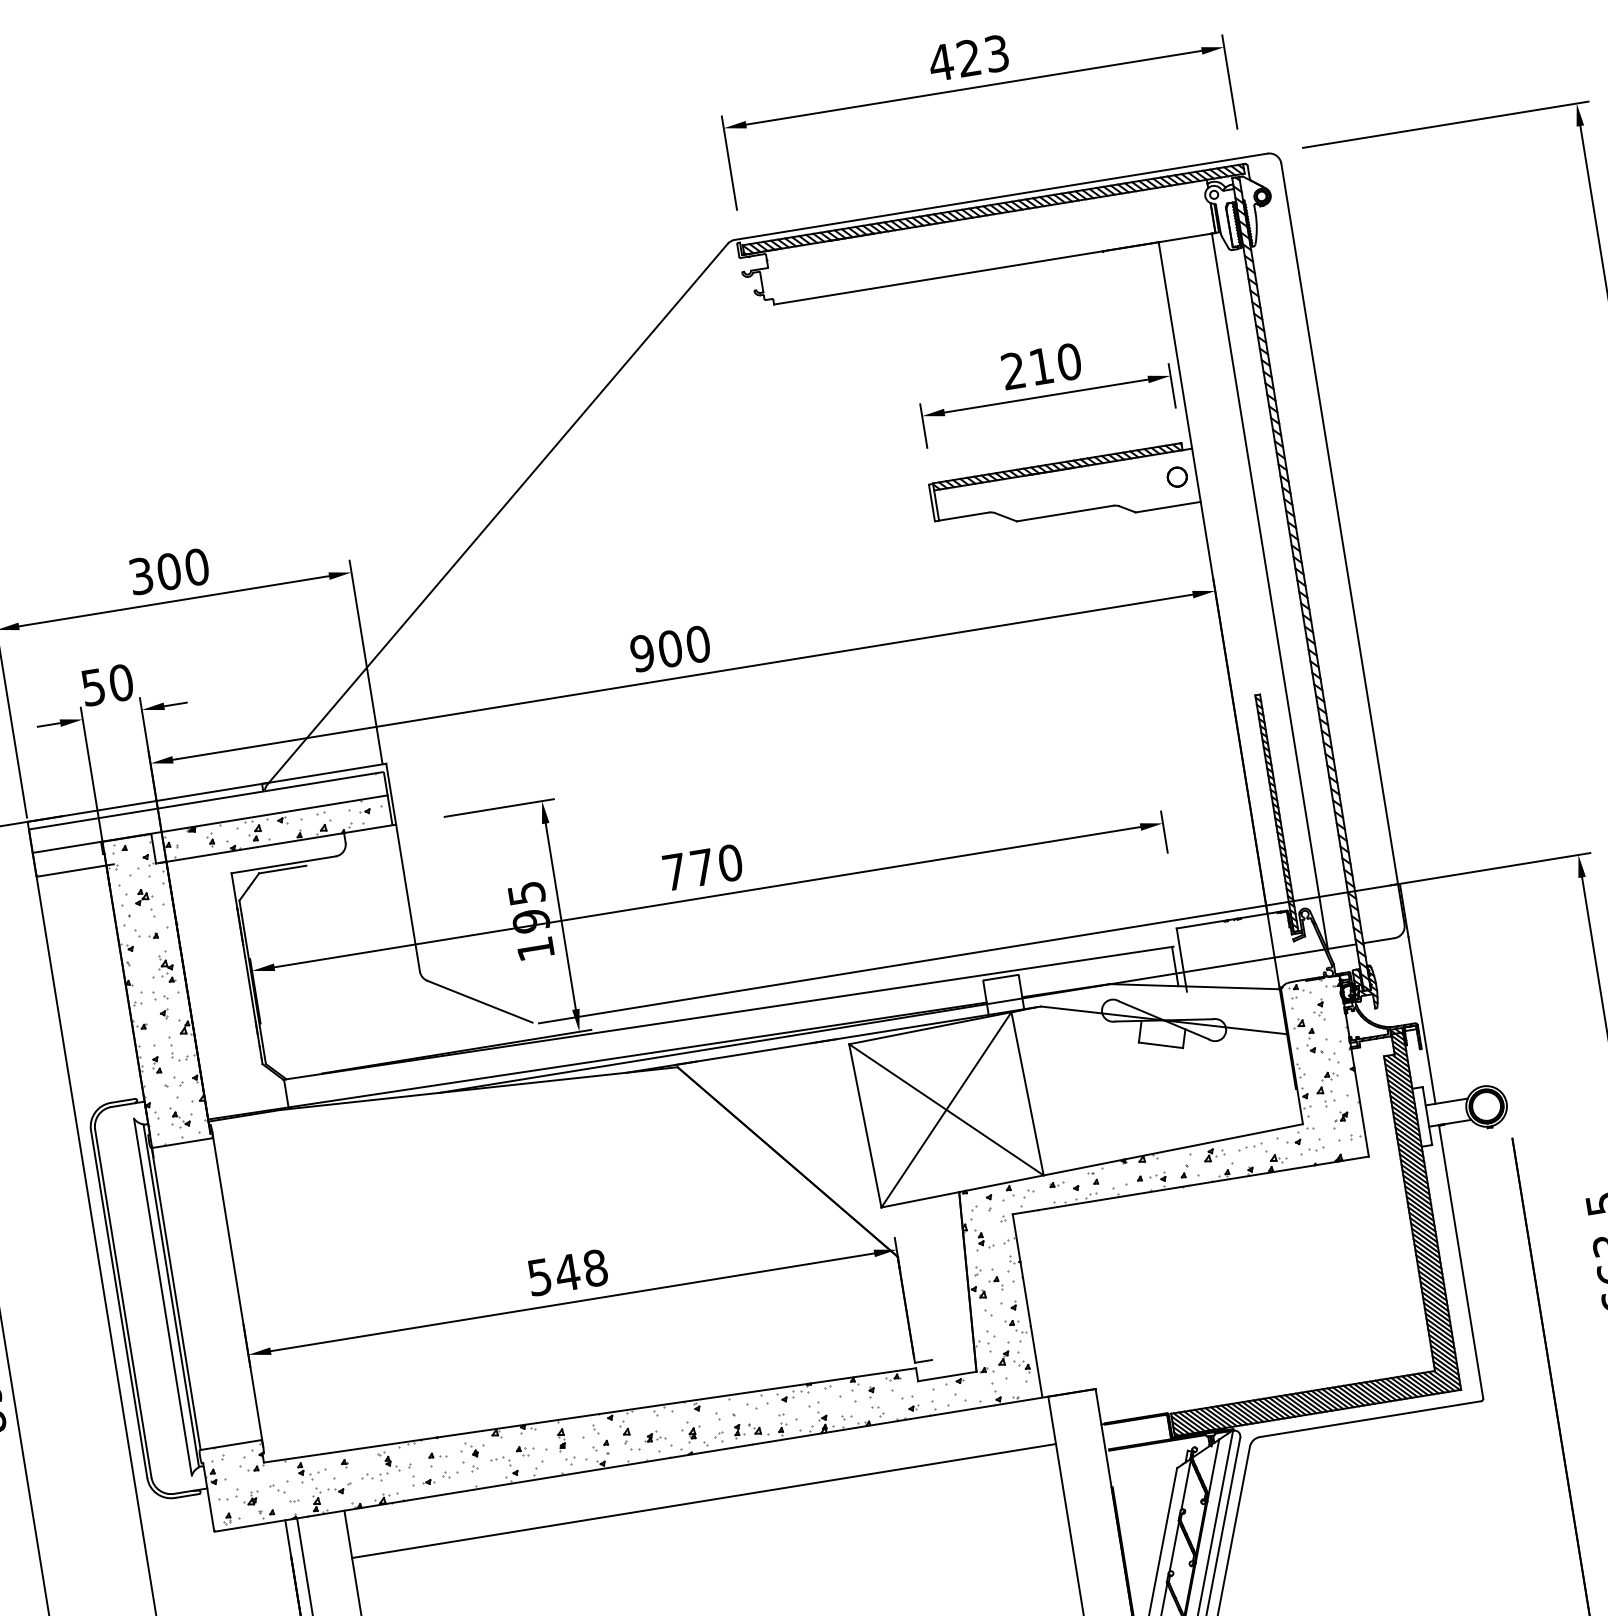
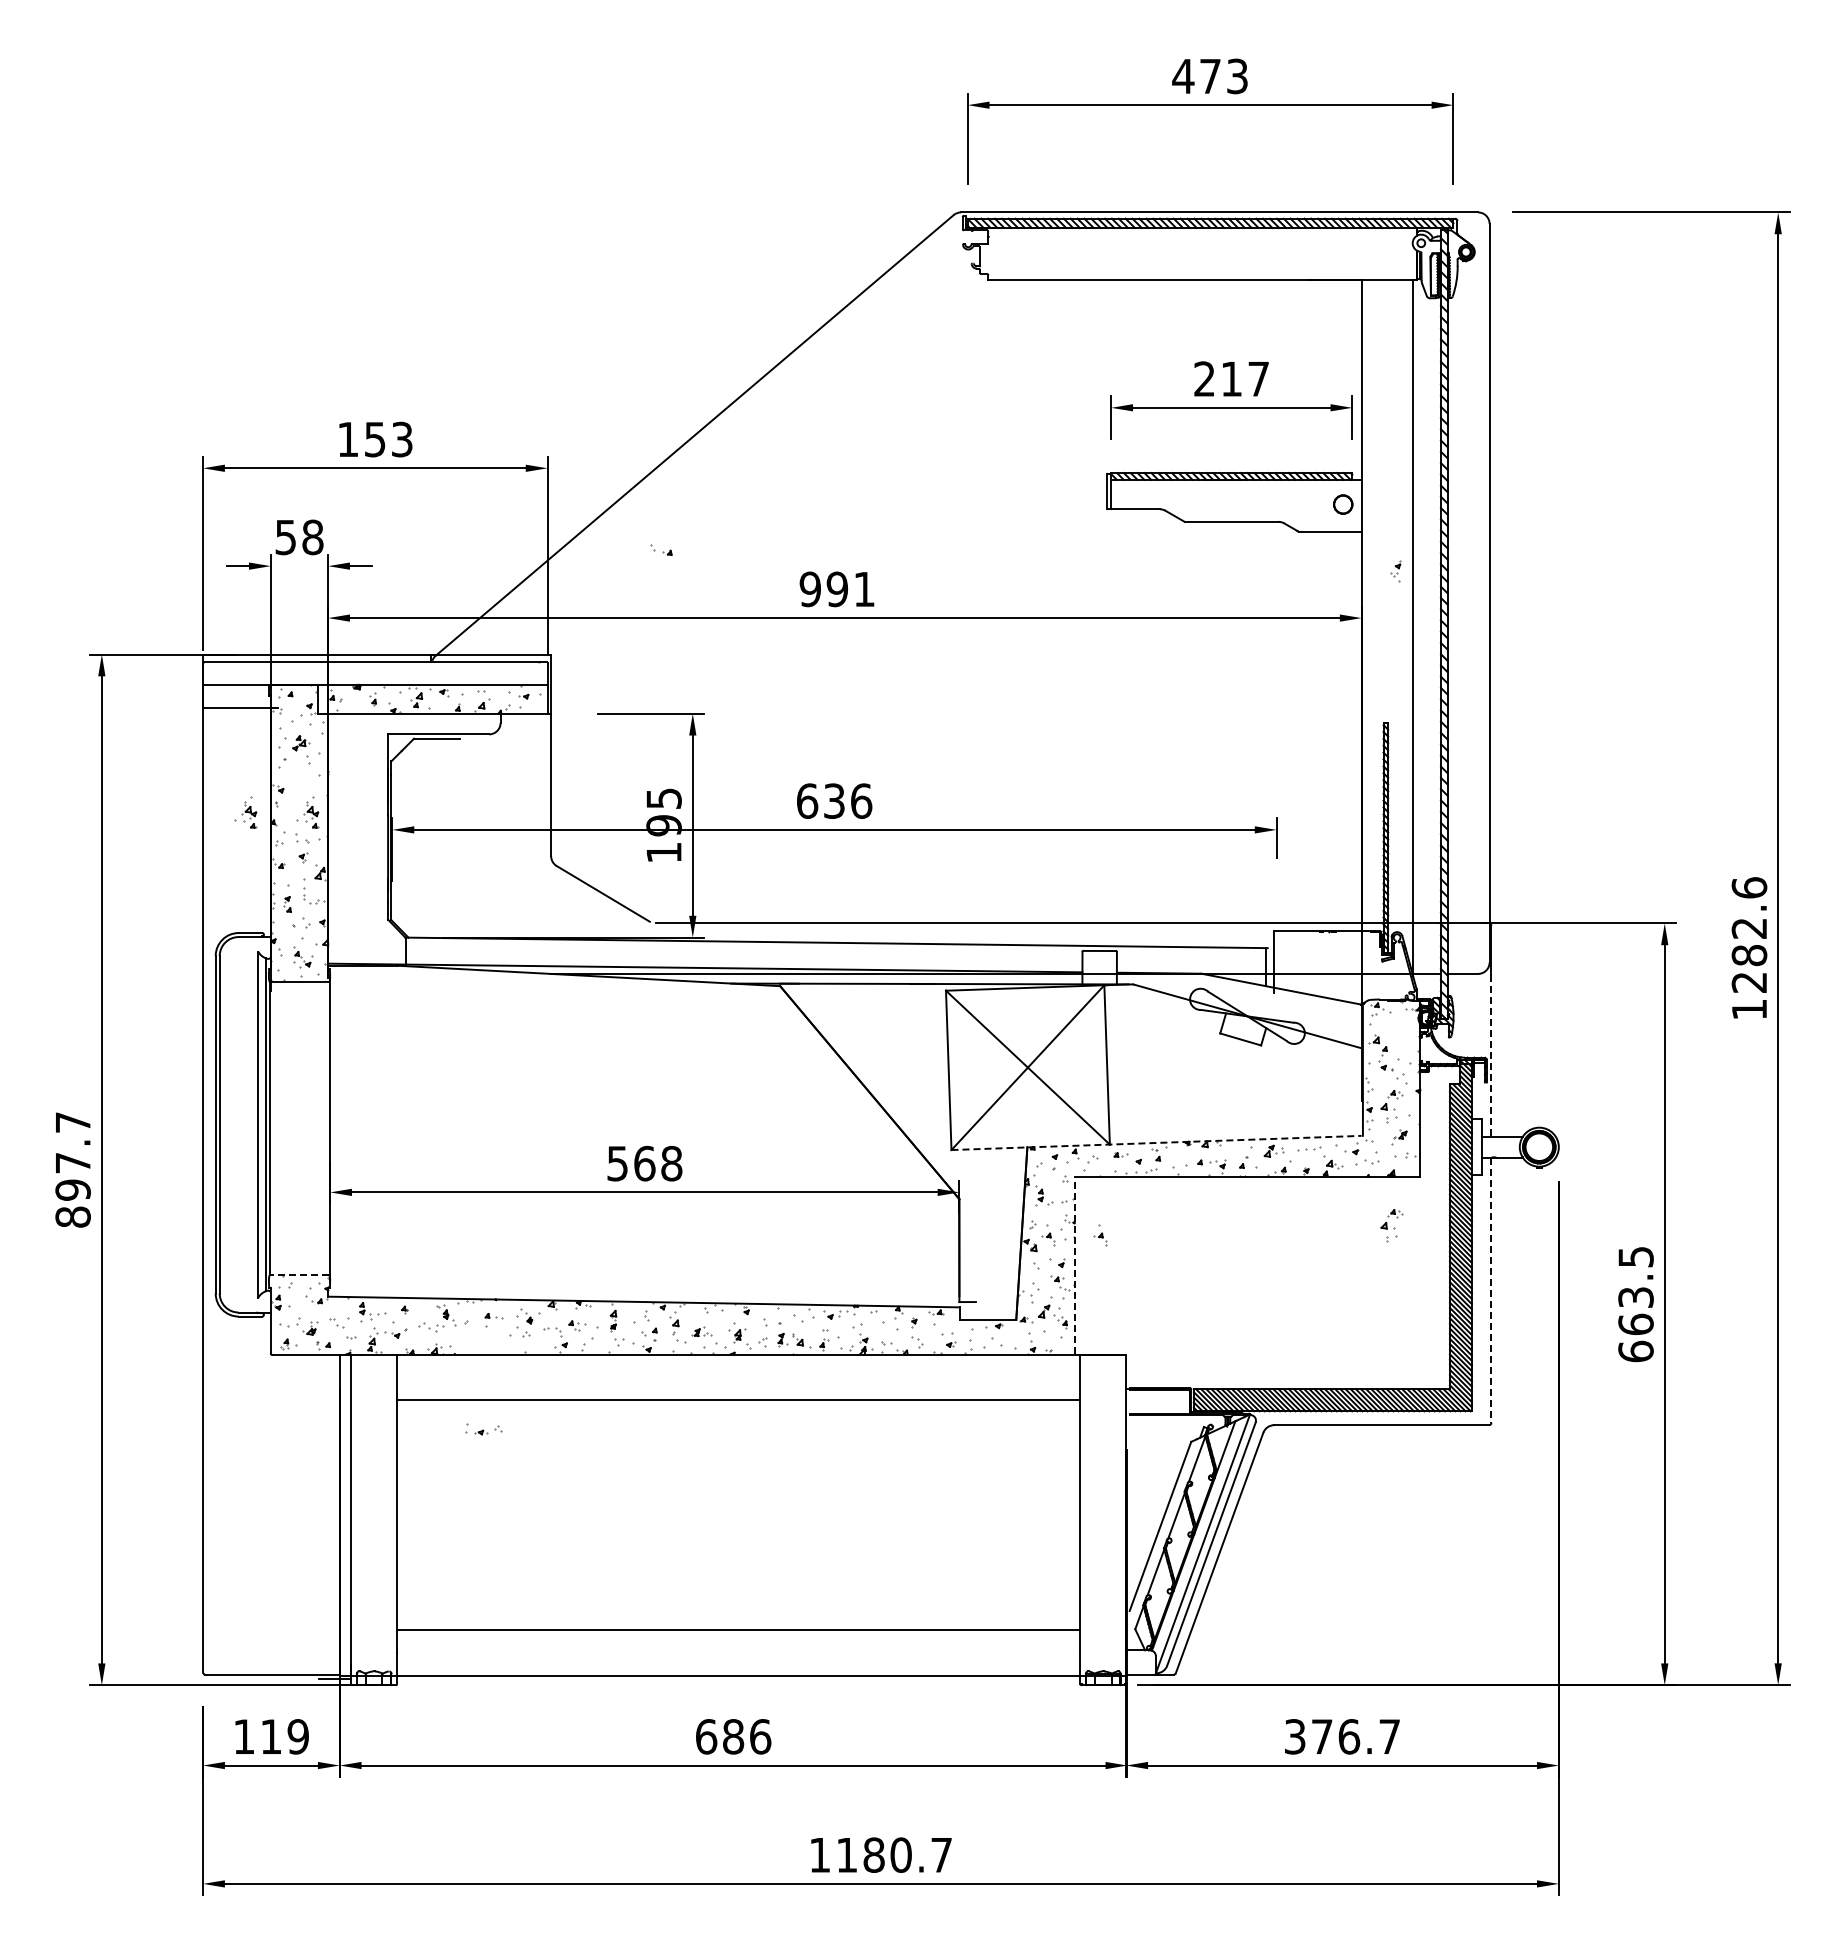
text: (968, 57) -> (1210, 75), 423 -> 473
text: (1069, 361) -> (1258, 378), 210 -> 217
text: (169, 571) -> (375, 439), 300 -> 153
text: (683, 646) -> (850, 589), 900 -> 991
text: (120, 683) -> (312, 537), 50 -> 58
text: (702, 866) -> (834, 800), 770 -> 636
part: (146, 933) -> (661, 549), moved
part: (97, 977) -> (245, 812), added
part: (1318, 1010) -> (1395, 571), moved
line: (1422, 1019) -> (1491, 1055), solid -> dashed
line: (1092, 1165) -> (1157, 1142), solid -> dashed
part: (1347, 1211) -> (1391, 1225), added
line: (1461, 1262) -> (1491, 1290), solid -> dashed
part: (1049, 1270) -> (1100, 1235), added
text: (567, 1272) -> (644, 1163), 548 -> 568
line: (1027, 1305) -> (1074, 1265), solid -> dashed
line: (230, 1445) -> (299, 1275), solid -> dashed
part: (430, 1478) -> (483, 1429), moved

